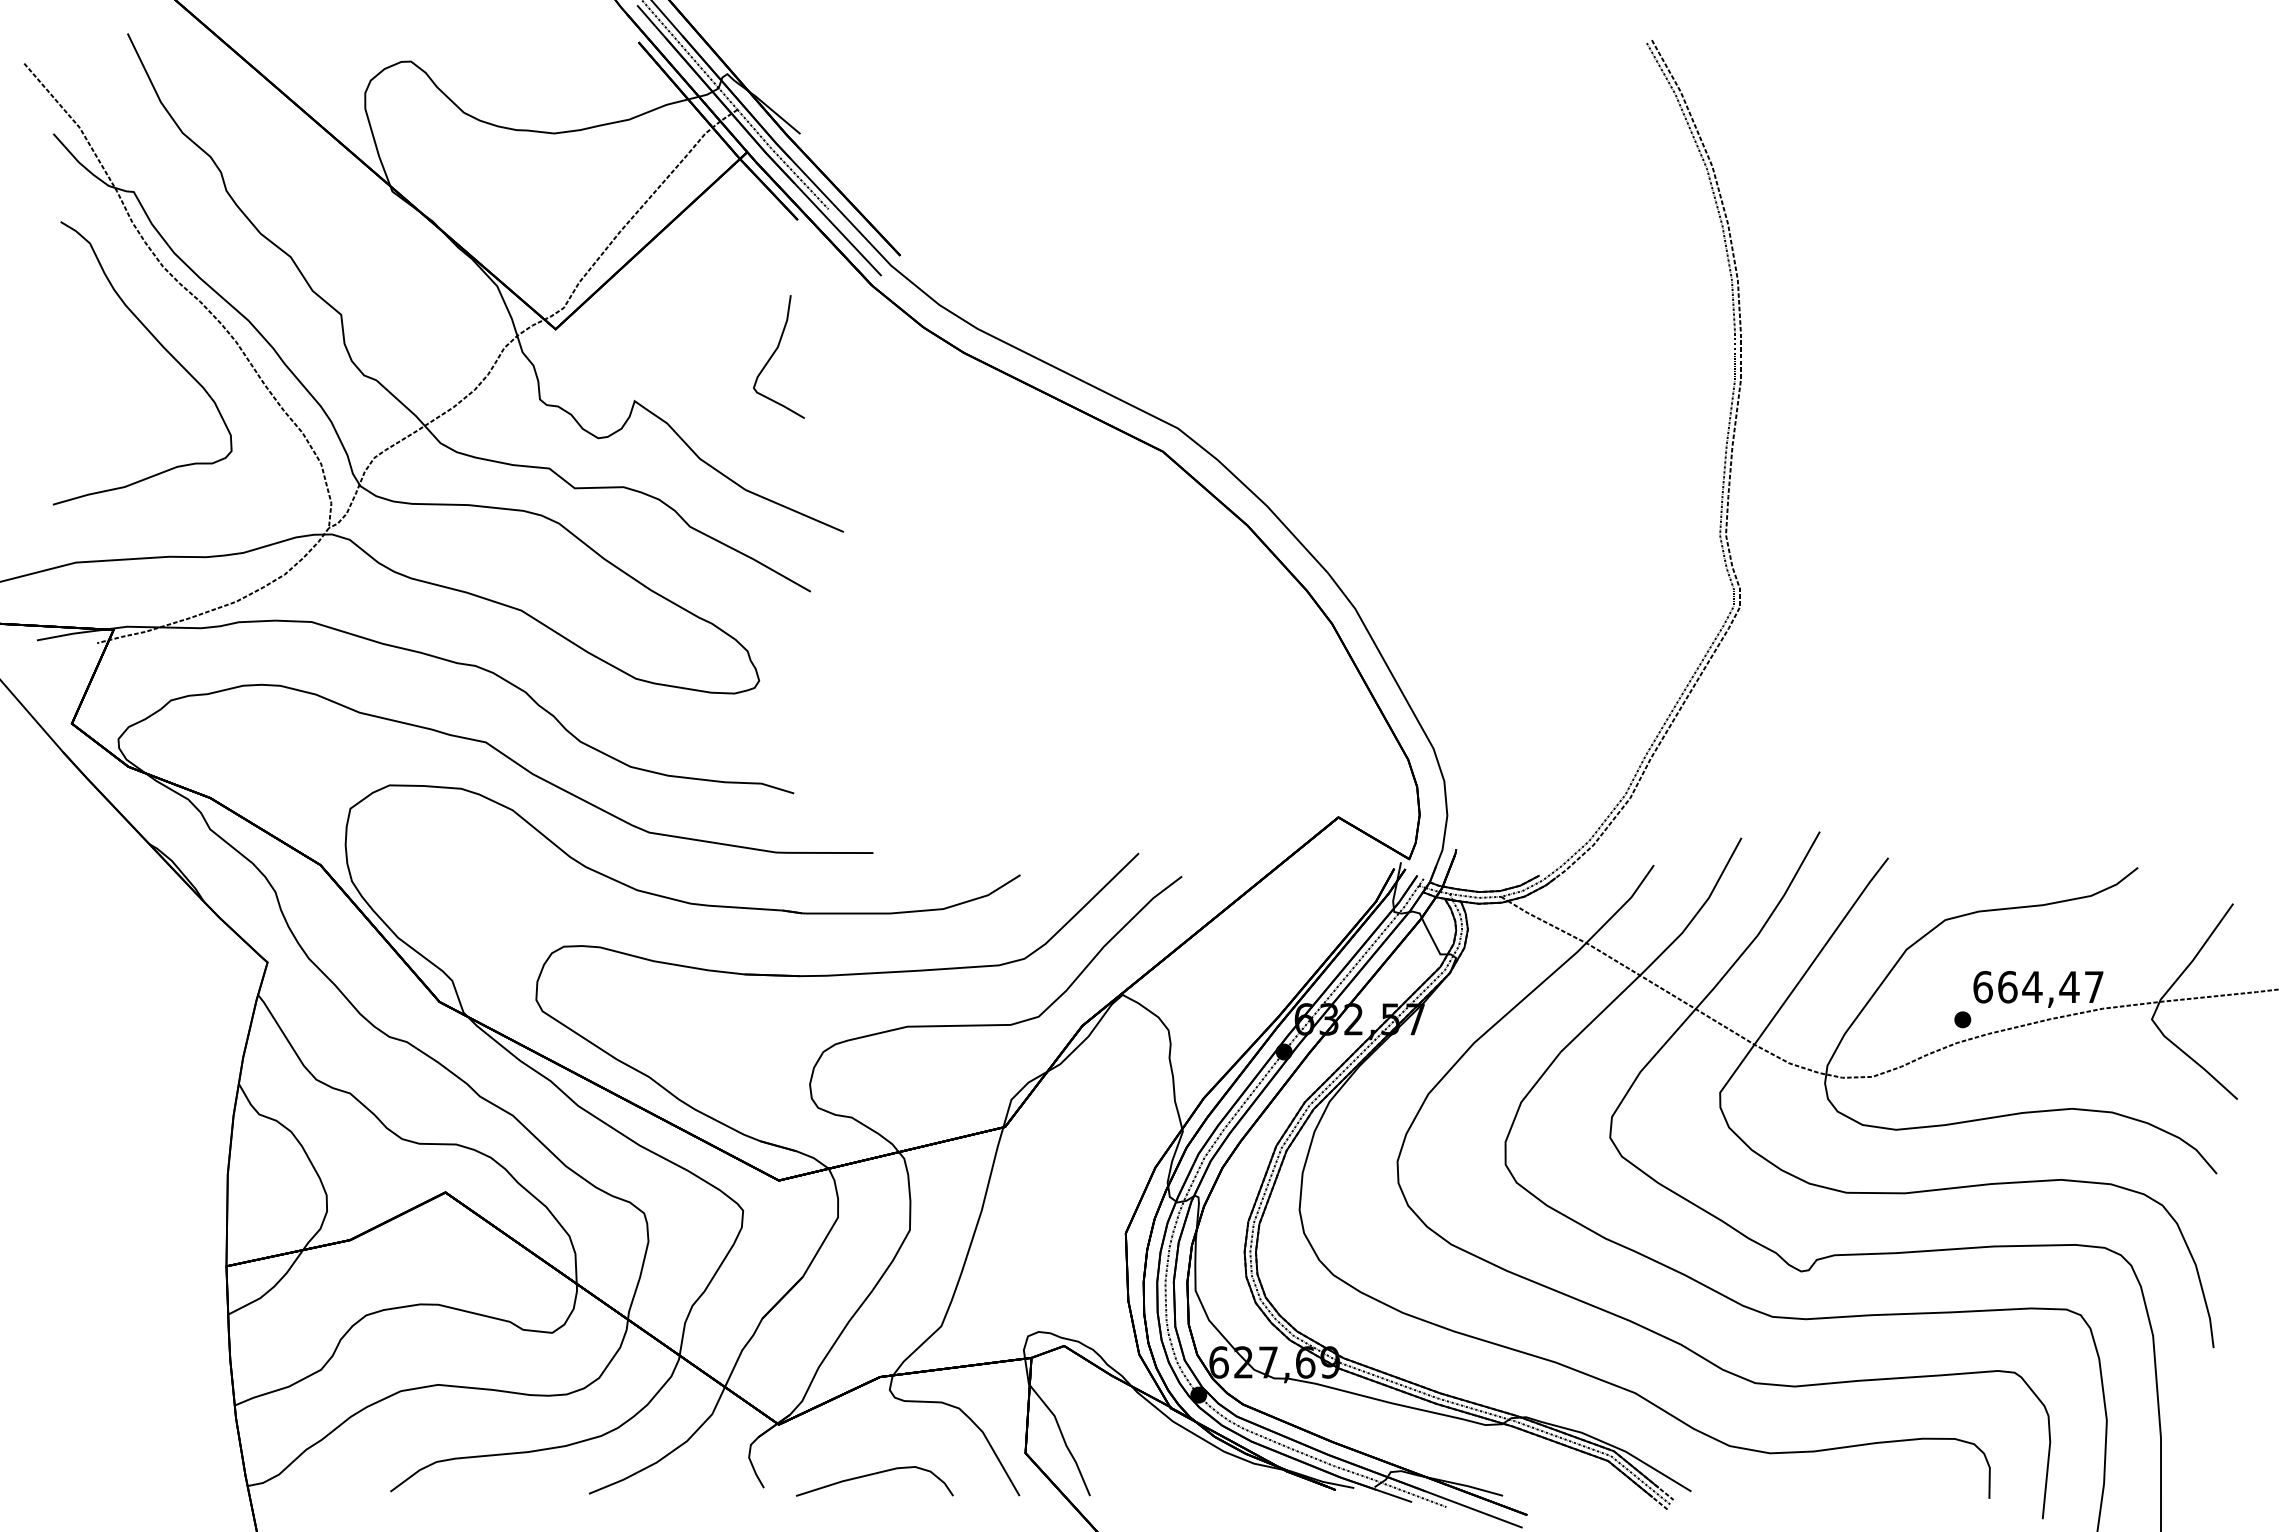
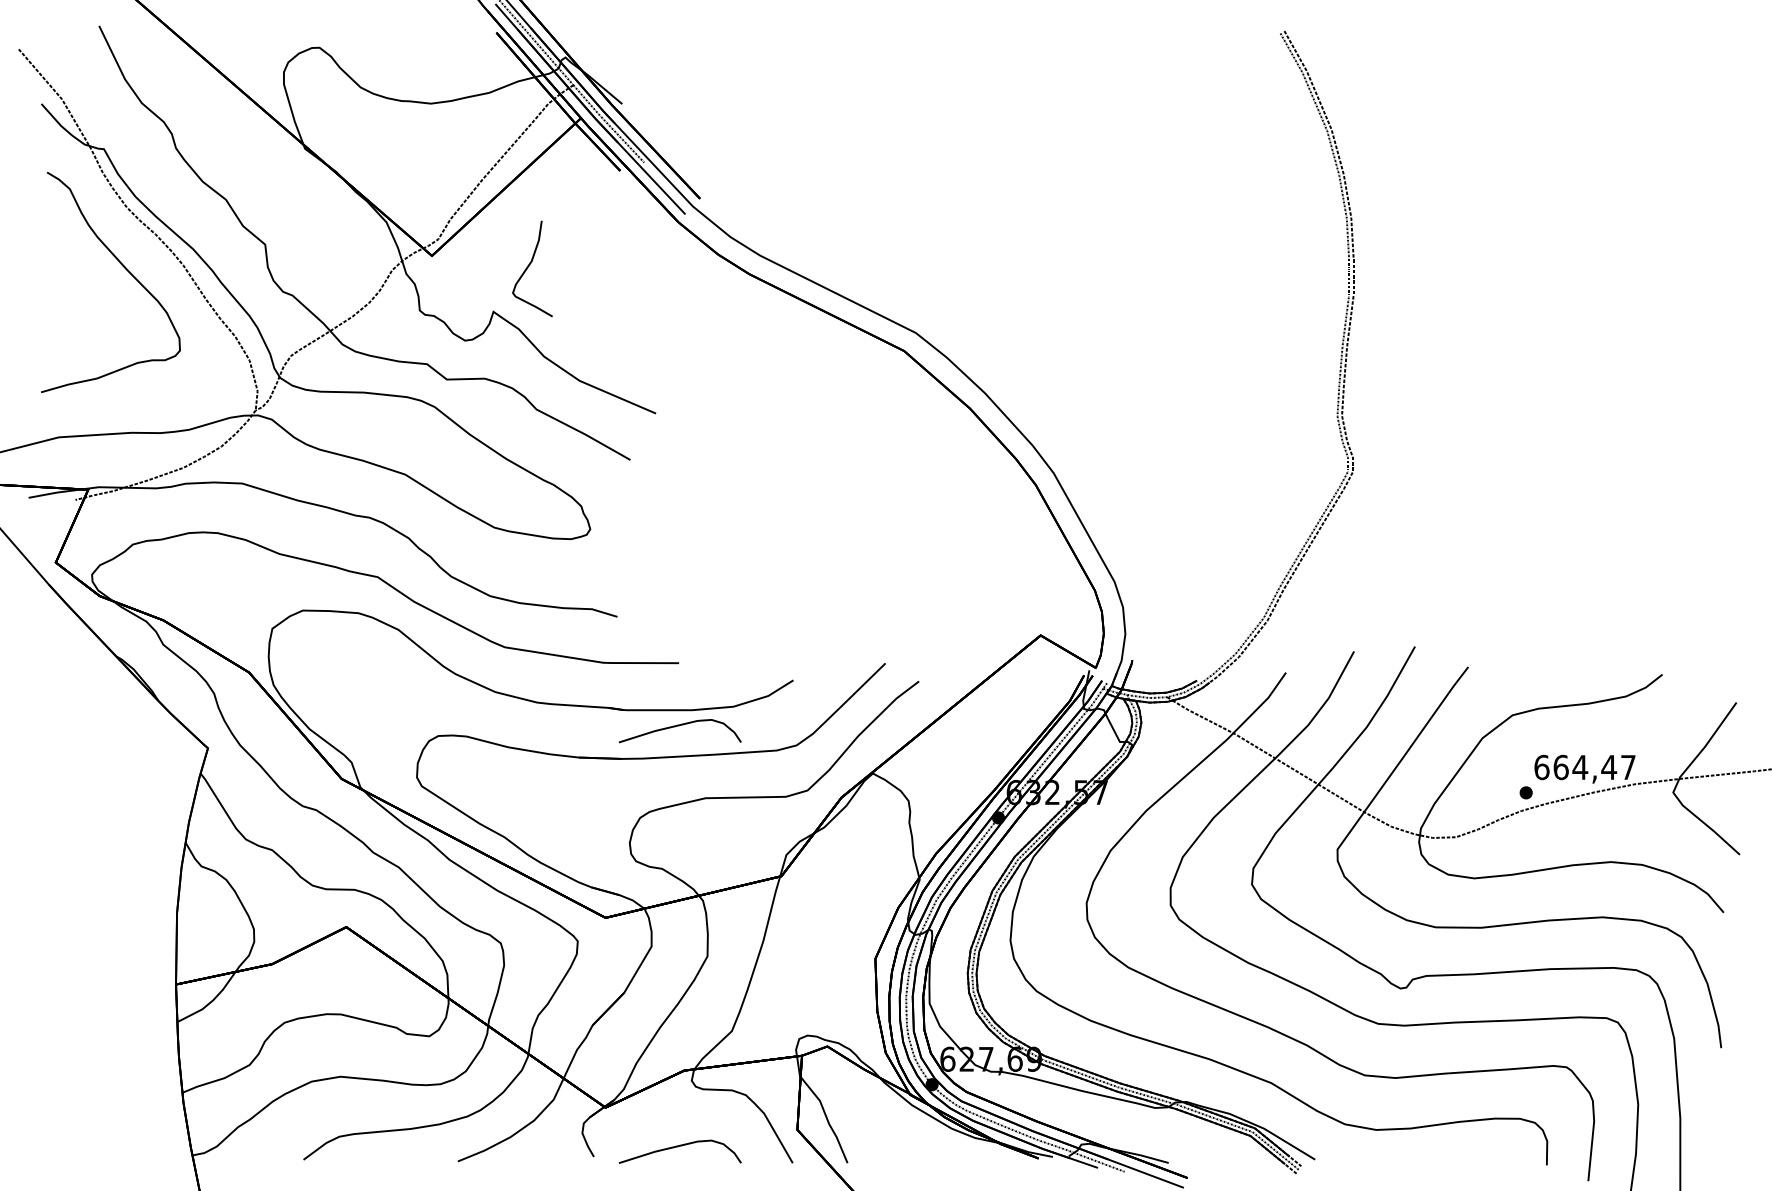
curve: (774, 354) -> (529, 266), moved
curve: (872, 934) -> (678, 726), added

